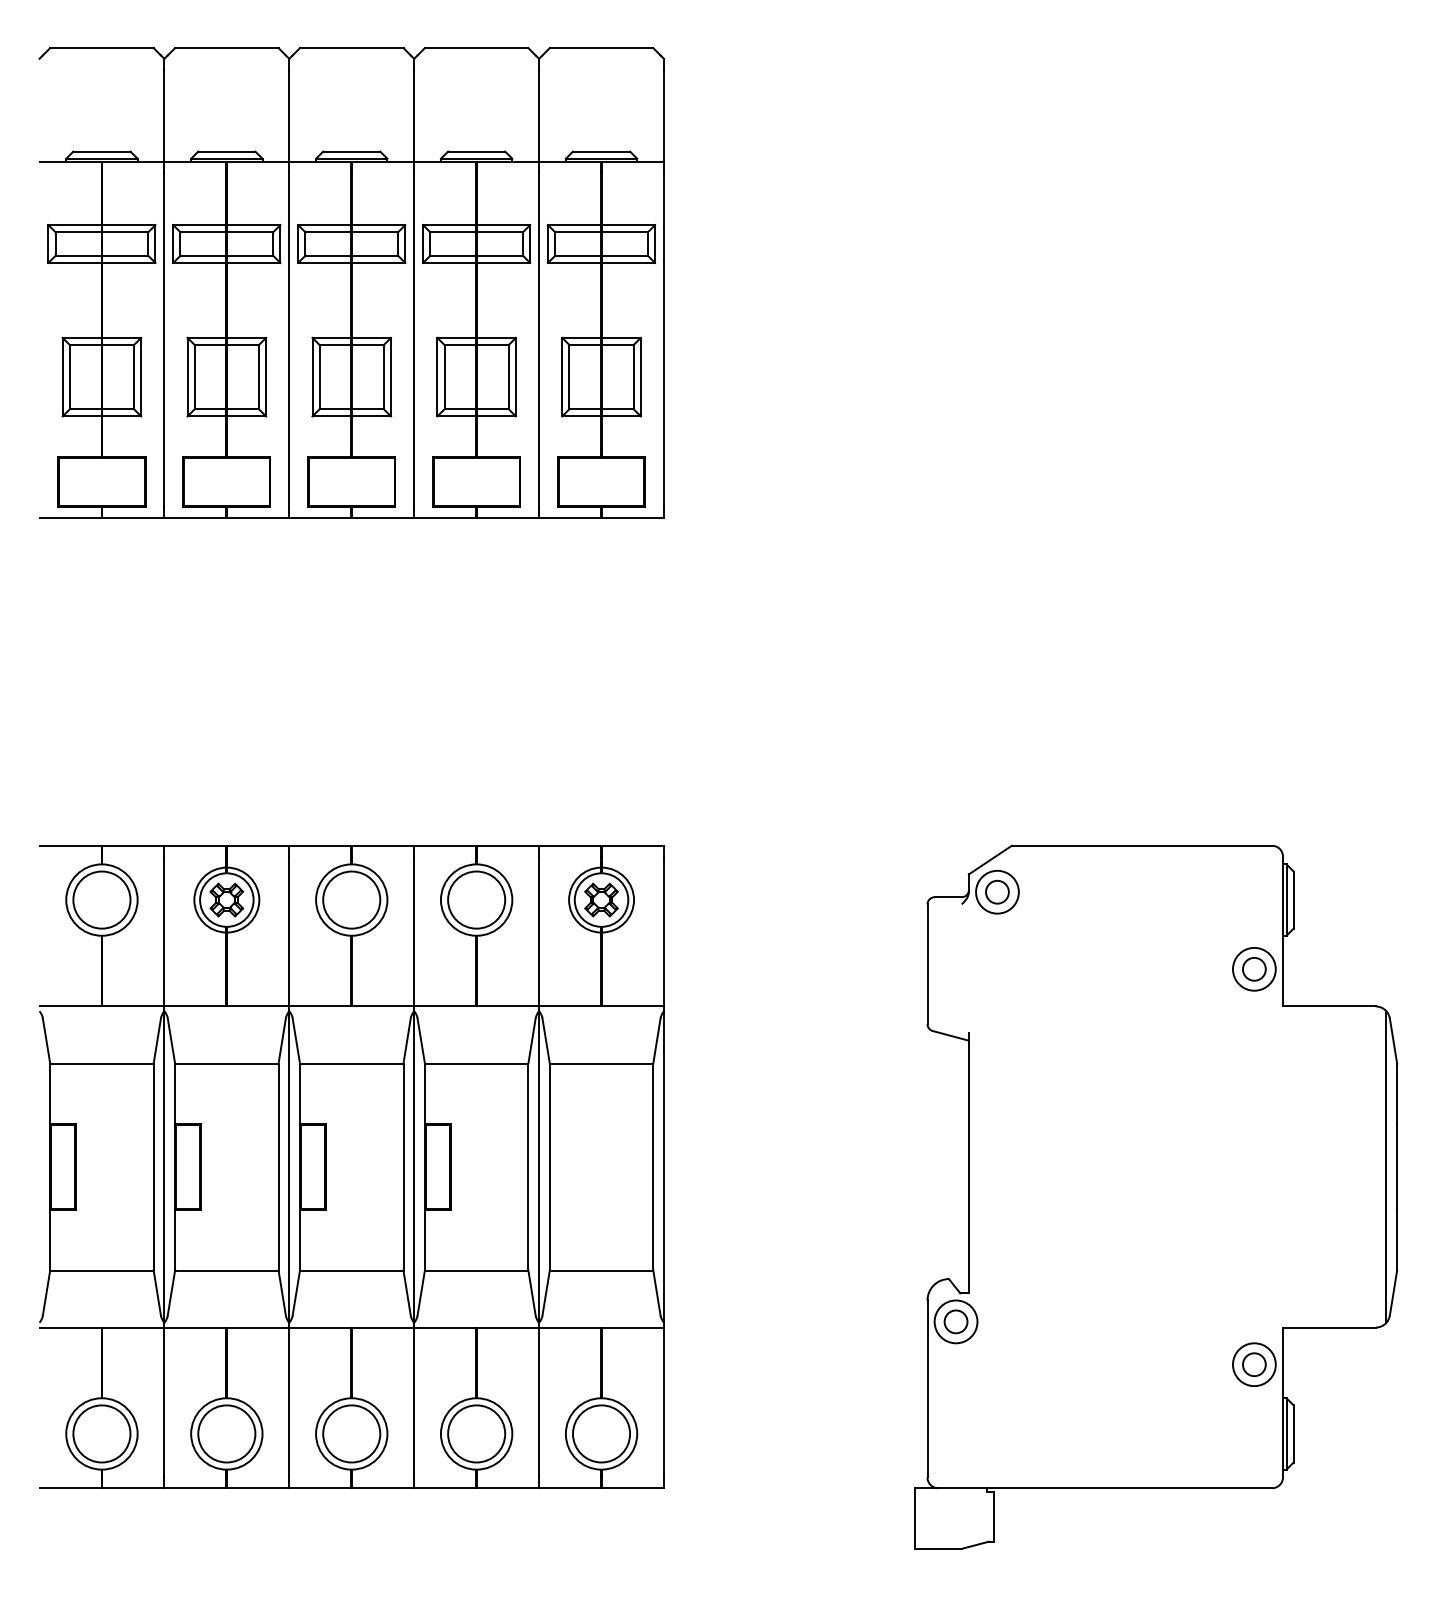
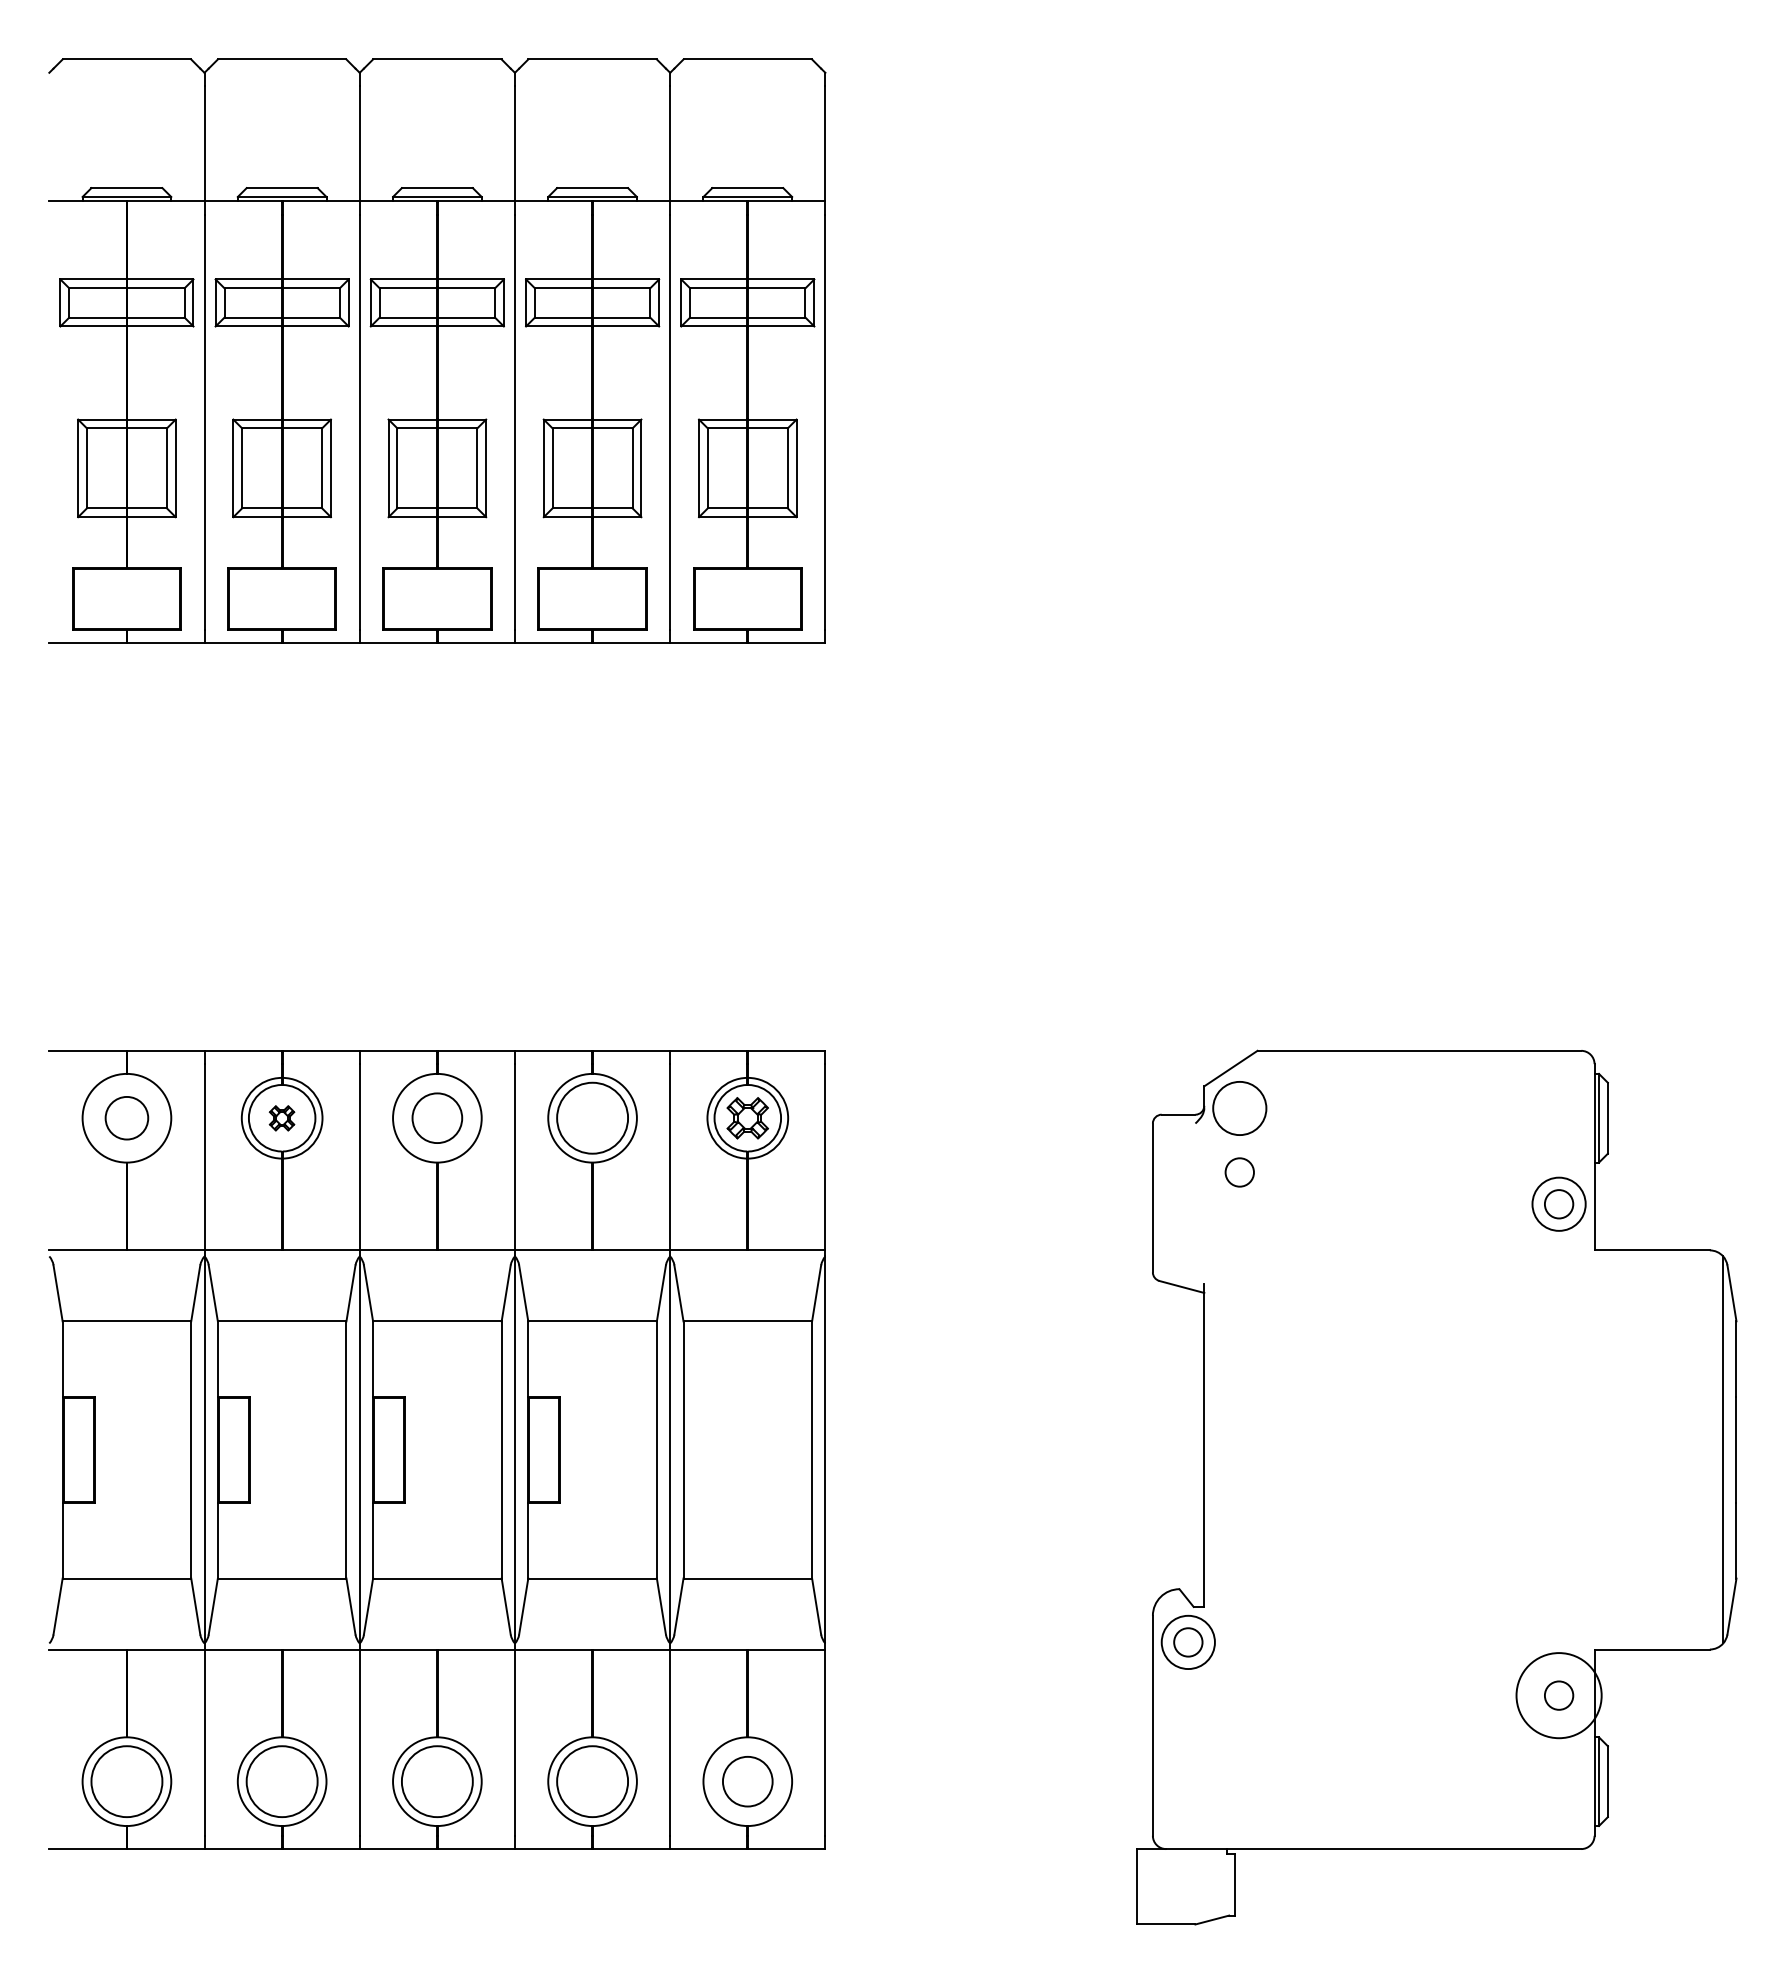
circle: (997, 892) -> (1239, 1172), moved
circle: (101, 899) -> (126, 1117), size x0.6
circle: (351, 899) -> (436, 1117), size x0.7
part: (226, 900) -> (281, 1118), size x0.6
circle: (1253, 1364) -> (1558, 1695), size x1.6
circle: (601, 1433) -> (747, 1781), size x0.7

